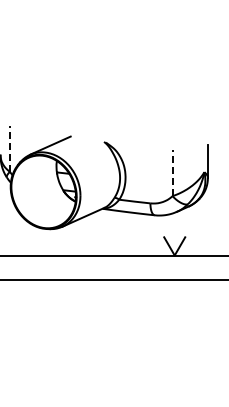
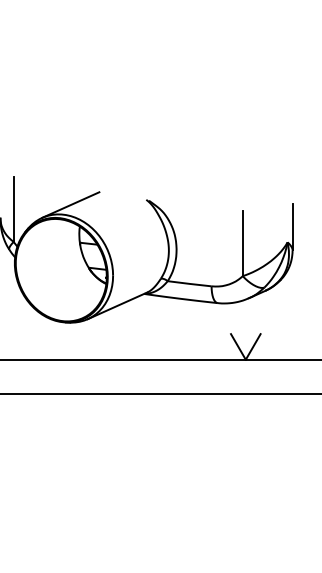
line: (9, 148) -> (13, 209), dashed -> solid
line: (172, 173) -> (242, 244), dashed -> solid

